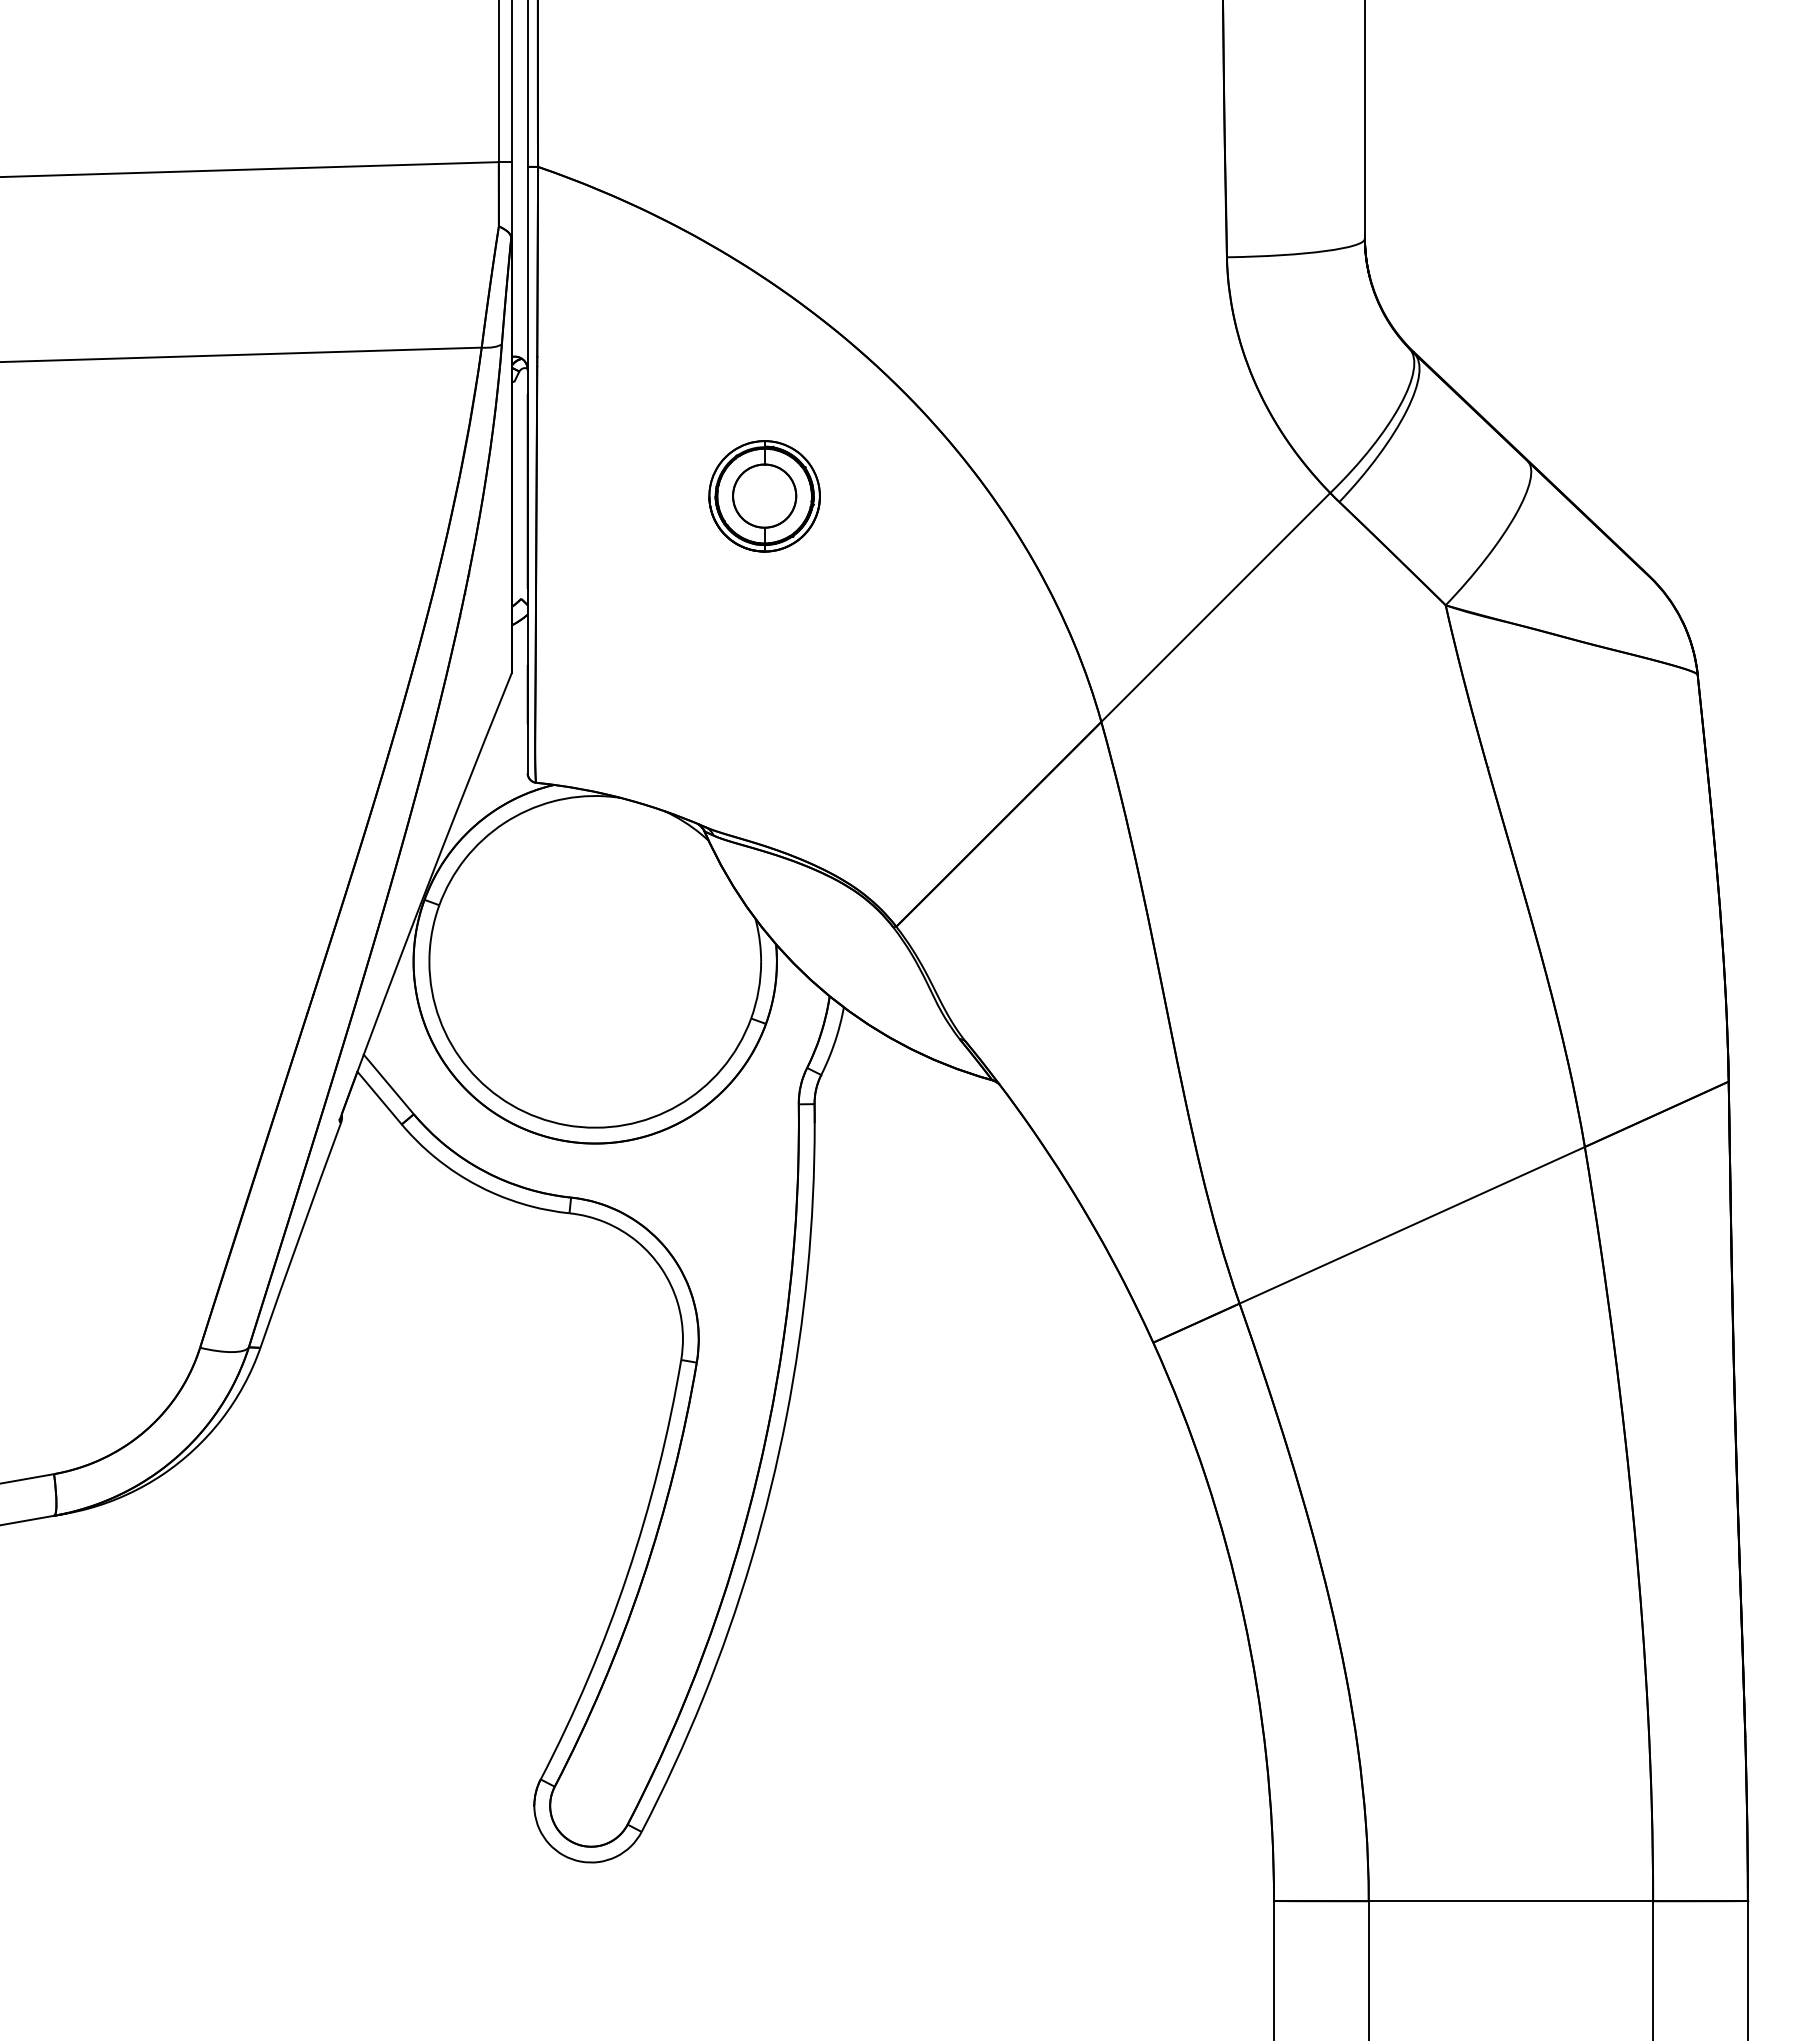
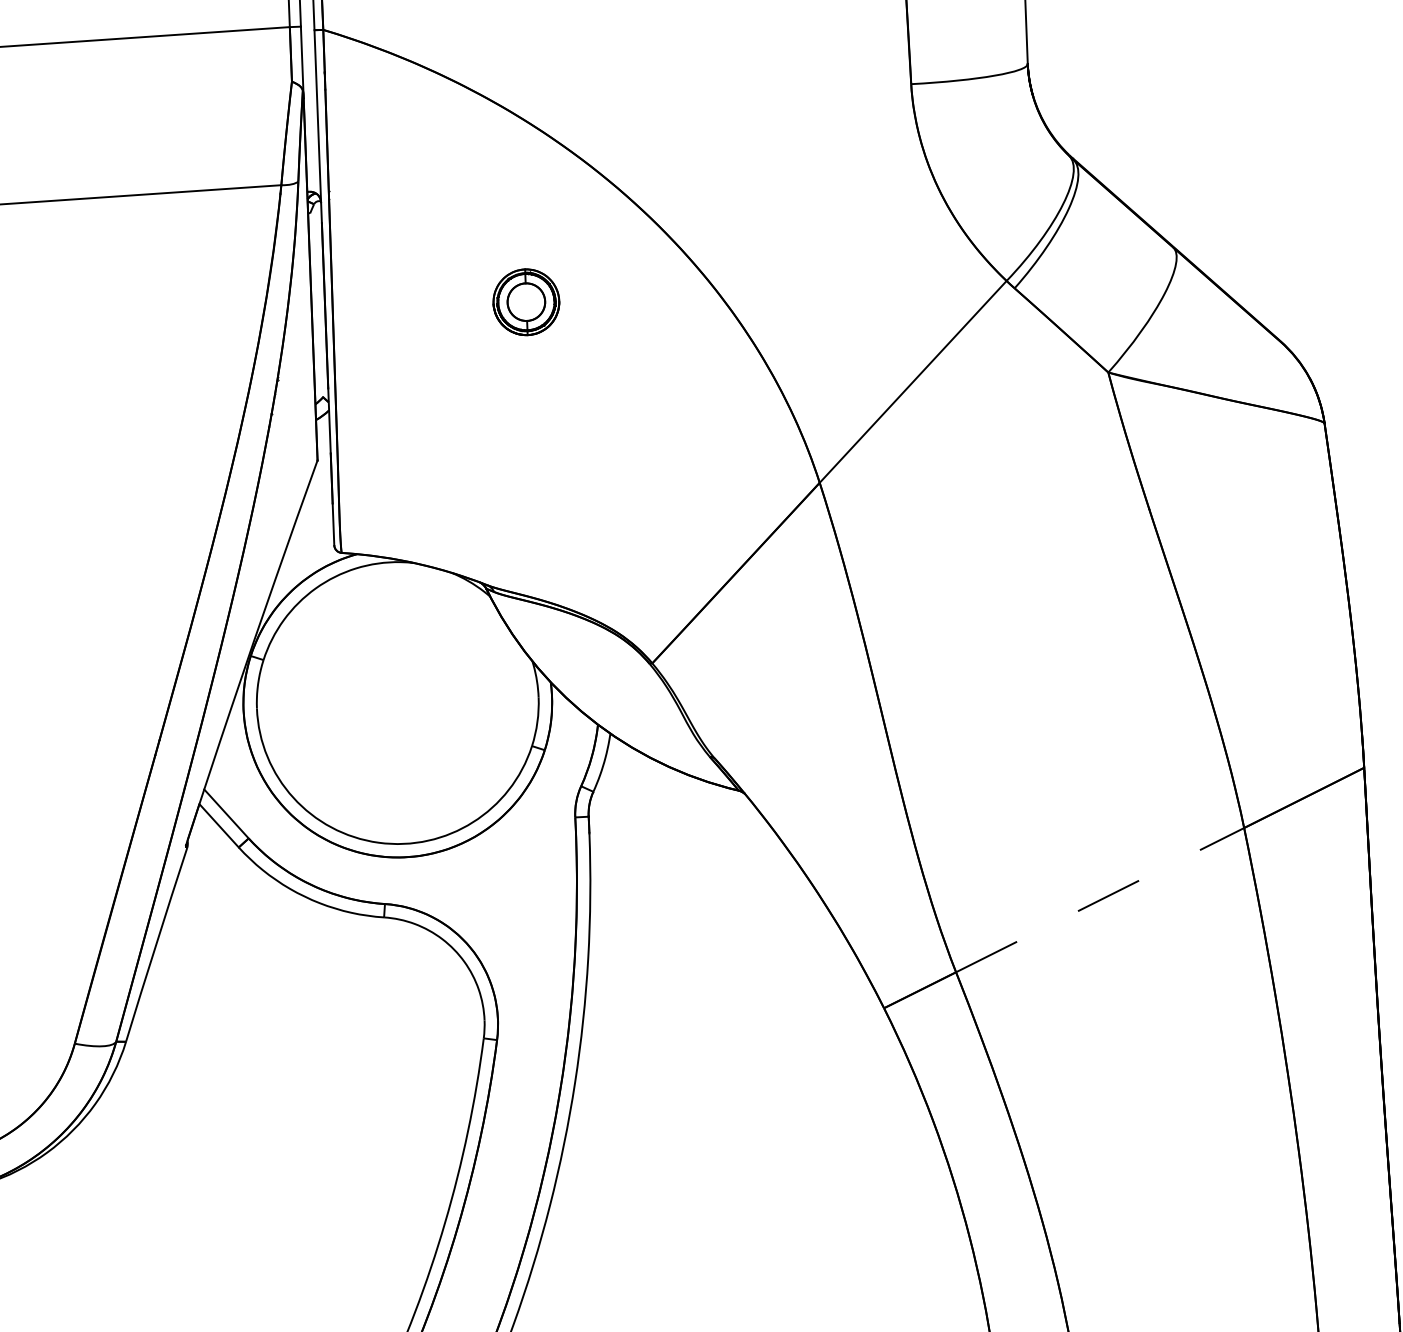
part: (764, 496) -> (526, 302), size x0.7
line: (1412, 1225) -> (1100, 900), solid -> dashed

